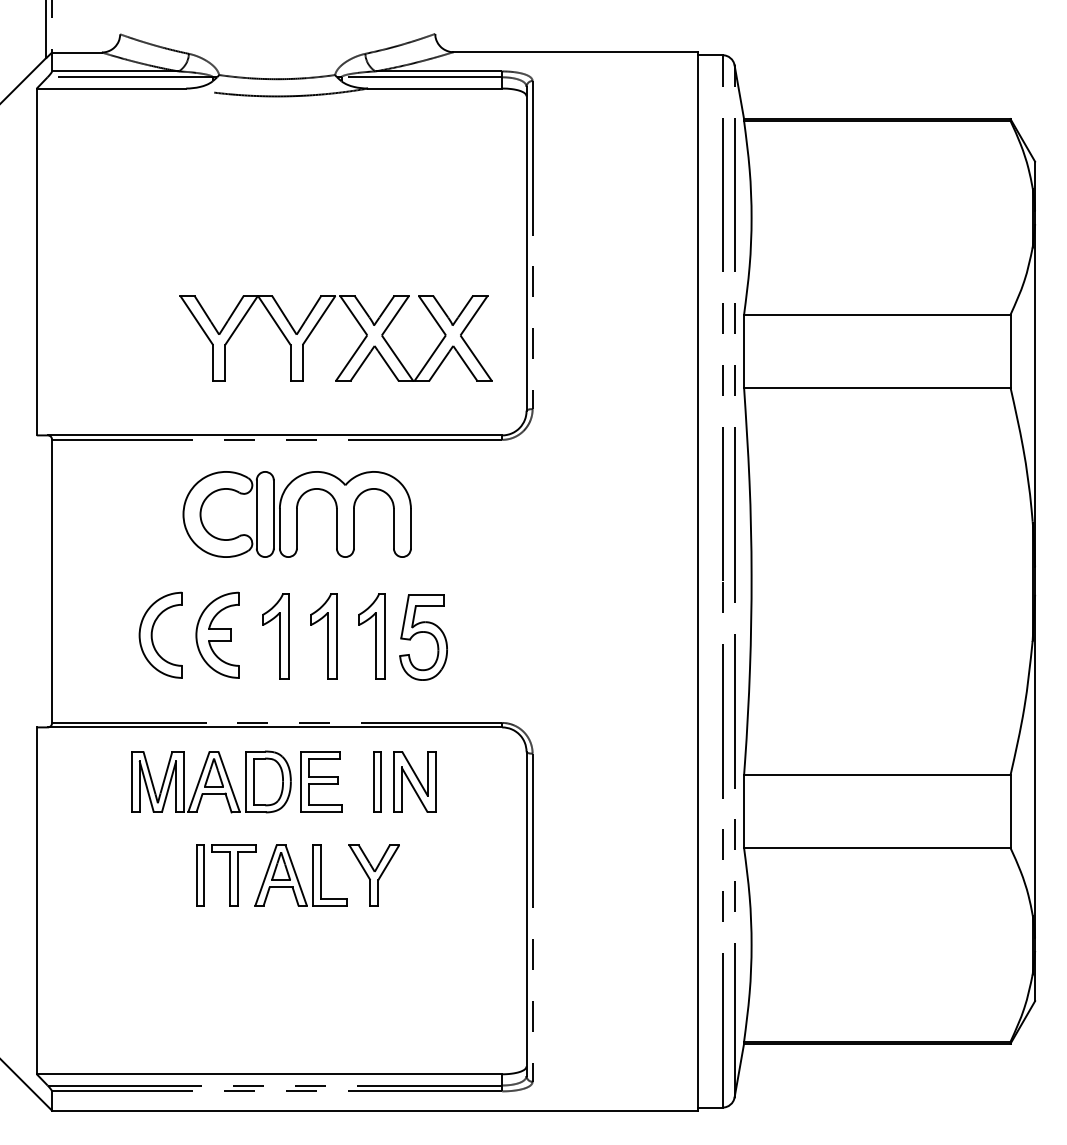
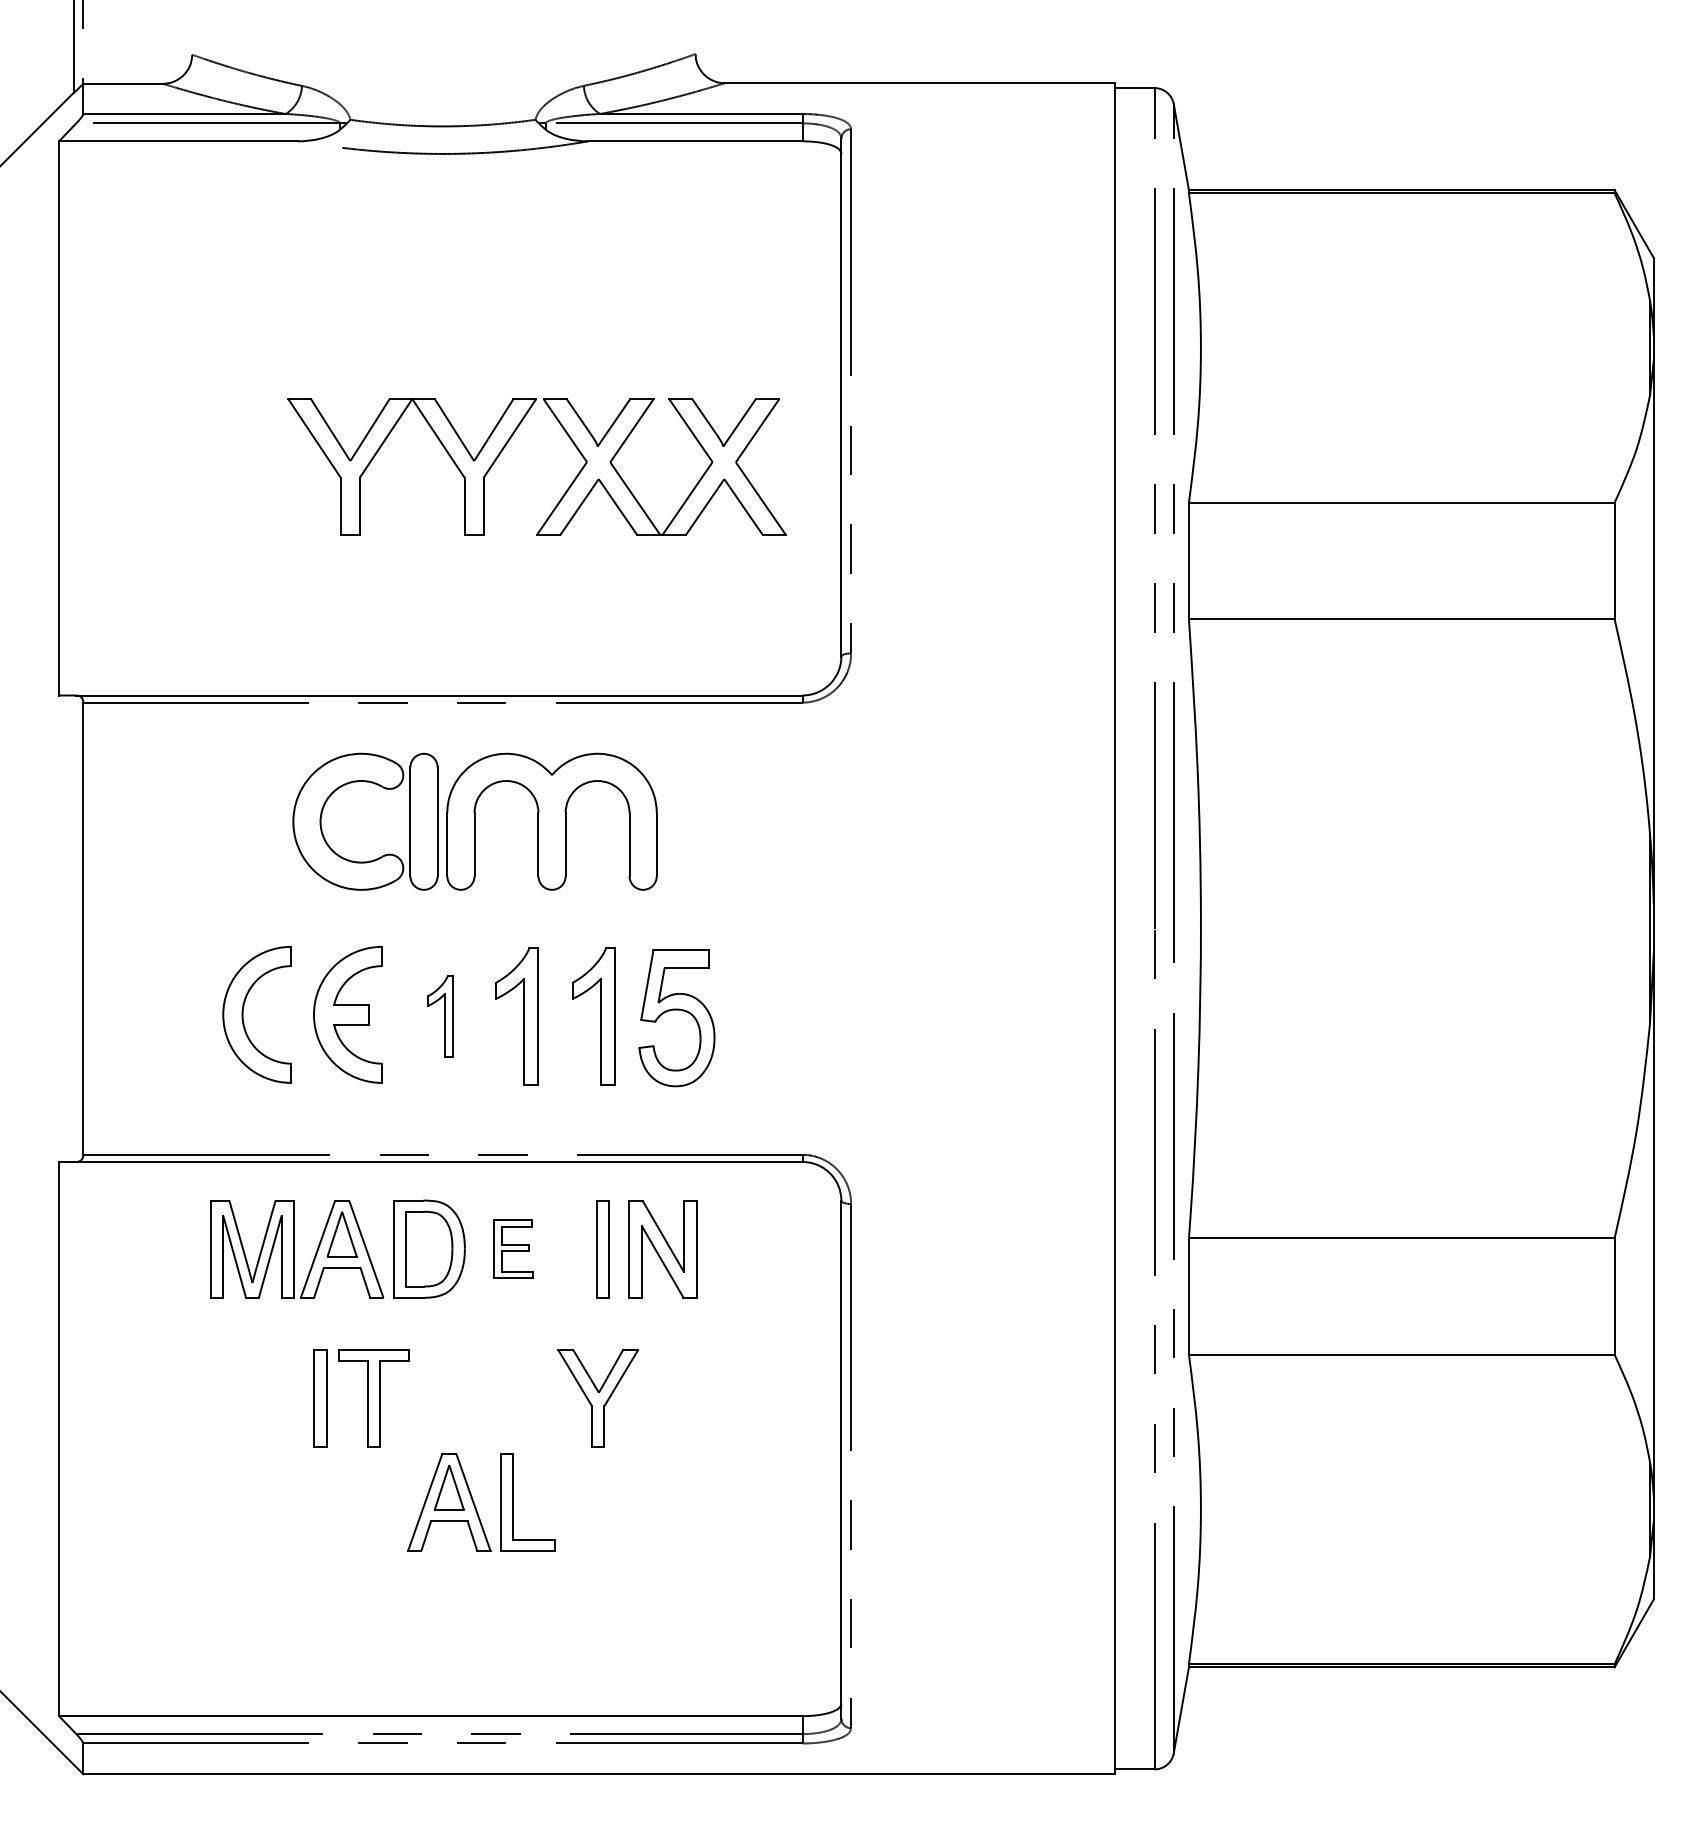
part: (316, 326) -> (505, 448), moved
part: (275, 636) -> (440, 1016), size x0.6
part: (321, 781) -> (513, 1248), size x0.6
part: (300, 875) -> (480, 1502), moved

